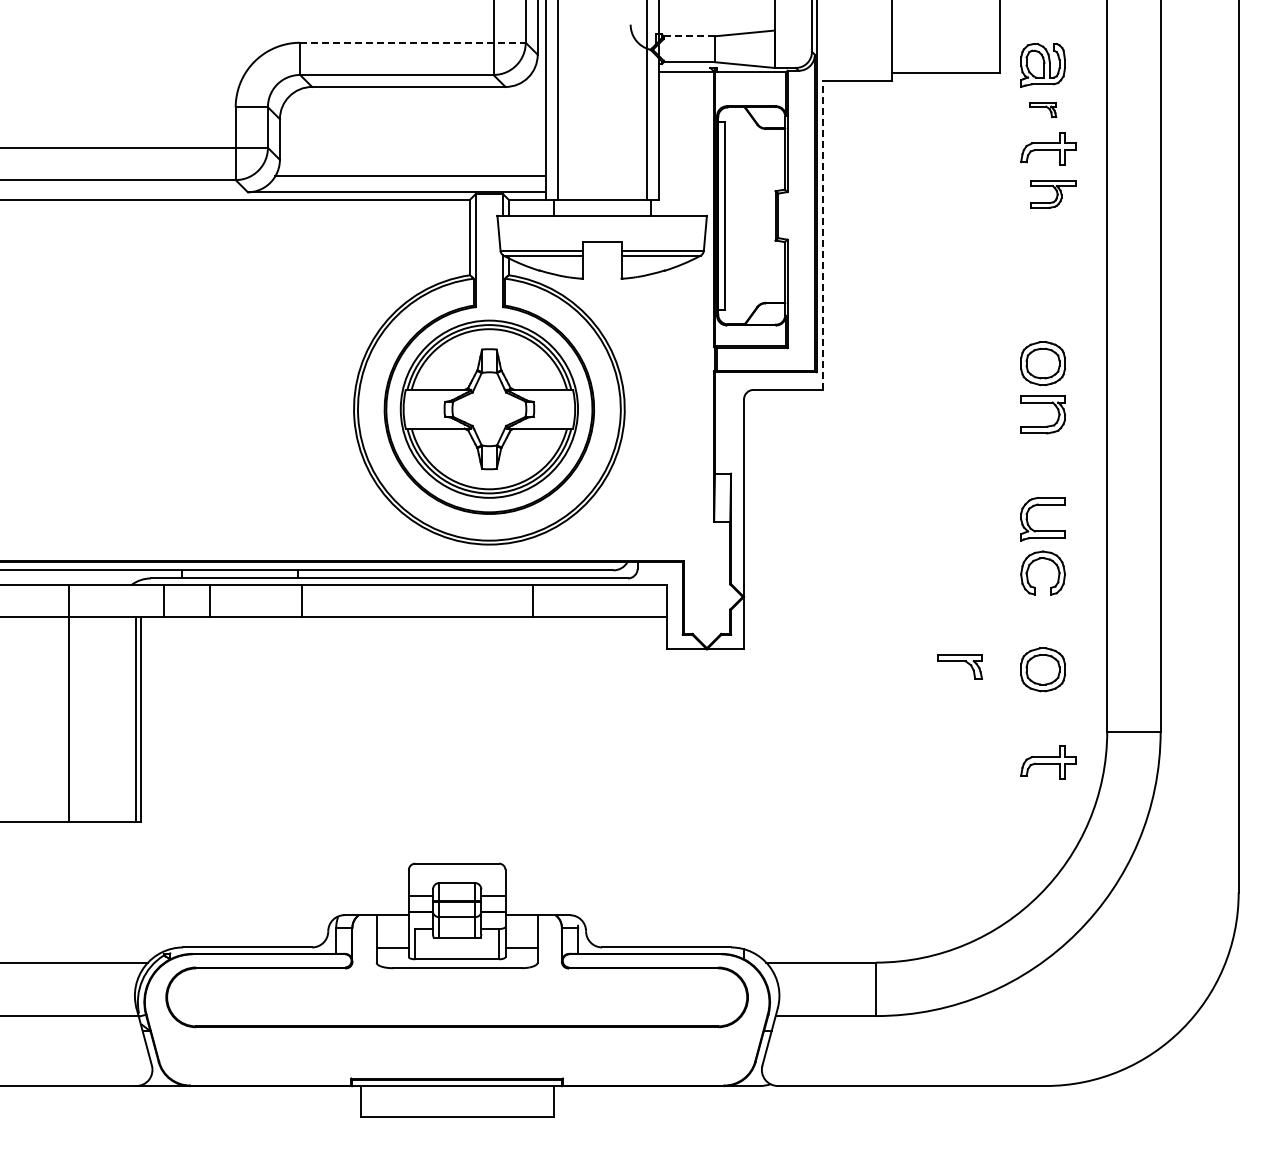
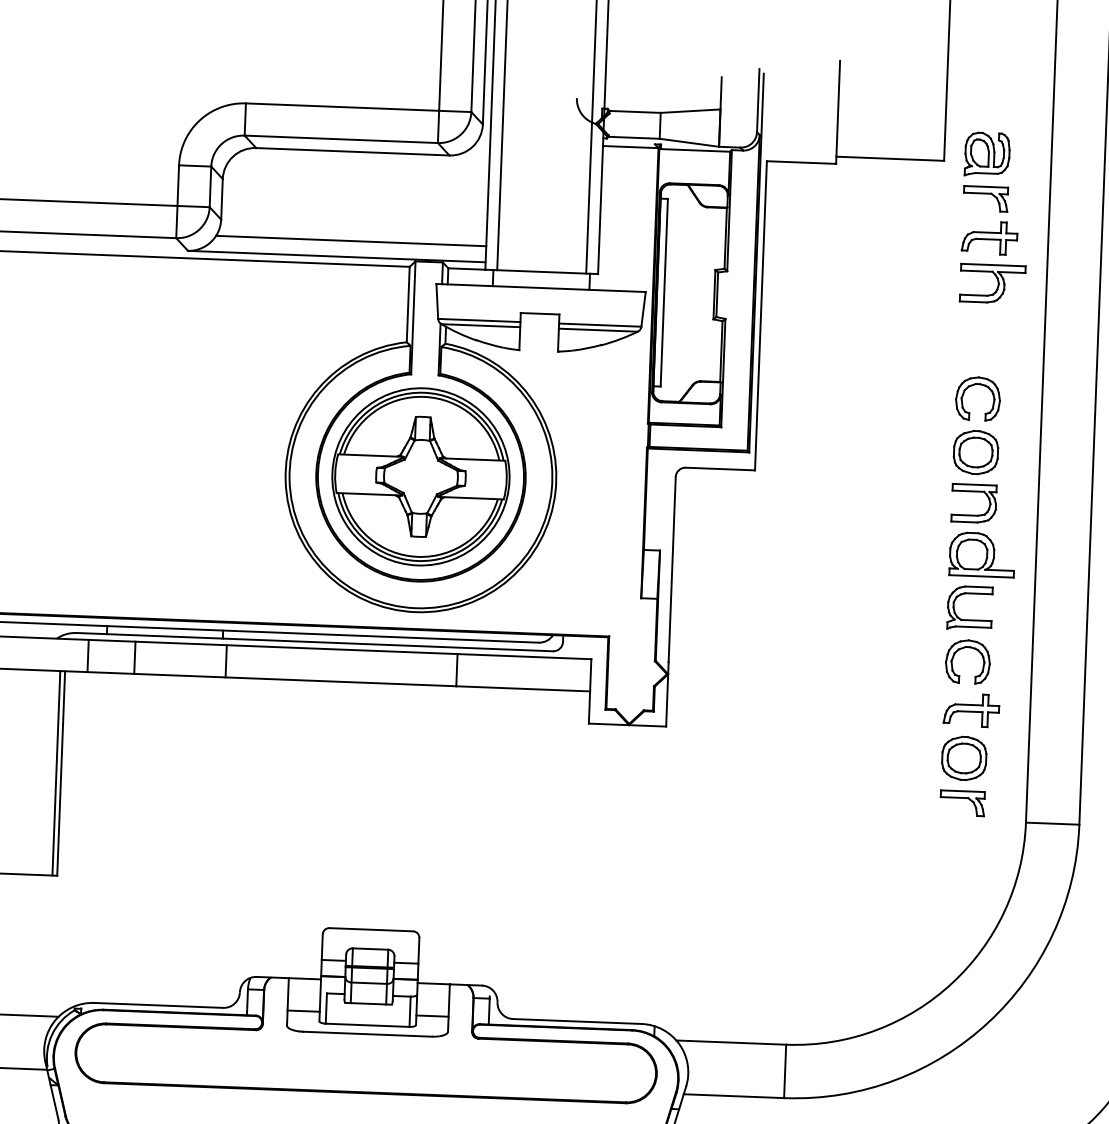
line: (689, 36) -> (635, 112), dashed -> solid
line: (412, 42) -> (358, 107), dashed -> solid
part: (1042, 109) -> (985, 198), size x1.67
part: (1053, 194) -> (992, 283), size x1.43
line: (822, 235) -> (760, 316), dashed -> solid
part: (1037, 297) -> (972, 386), added
part: (1053, 465) -> (982, 554), added
part: (959, 666) -> (961, 803), moved
part: (1048, 762) -> (971, 710), moved

